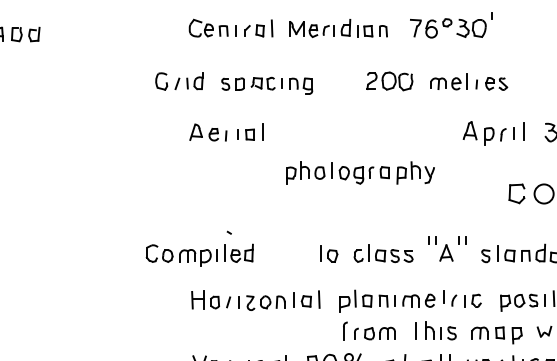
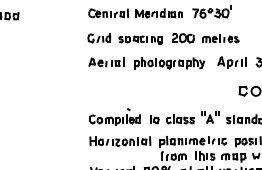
part: (232, 81) -> (124, 38), moved
part: (360, 173) -> (169, 63), moved
part: (198, 247) -> (114, 116), moved

